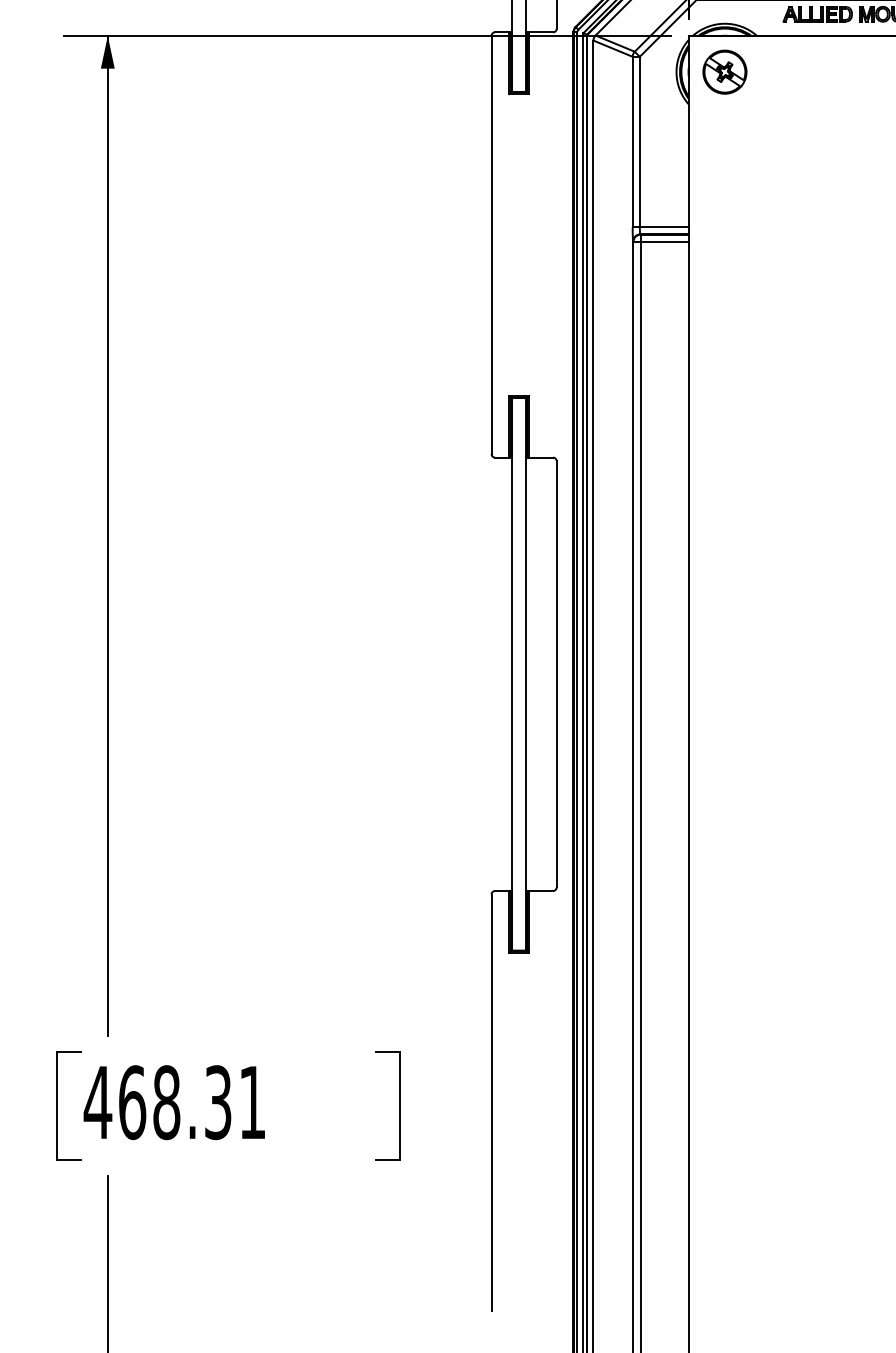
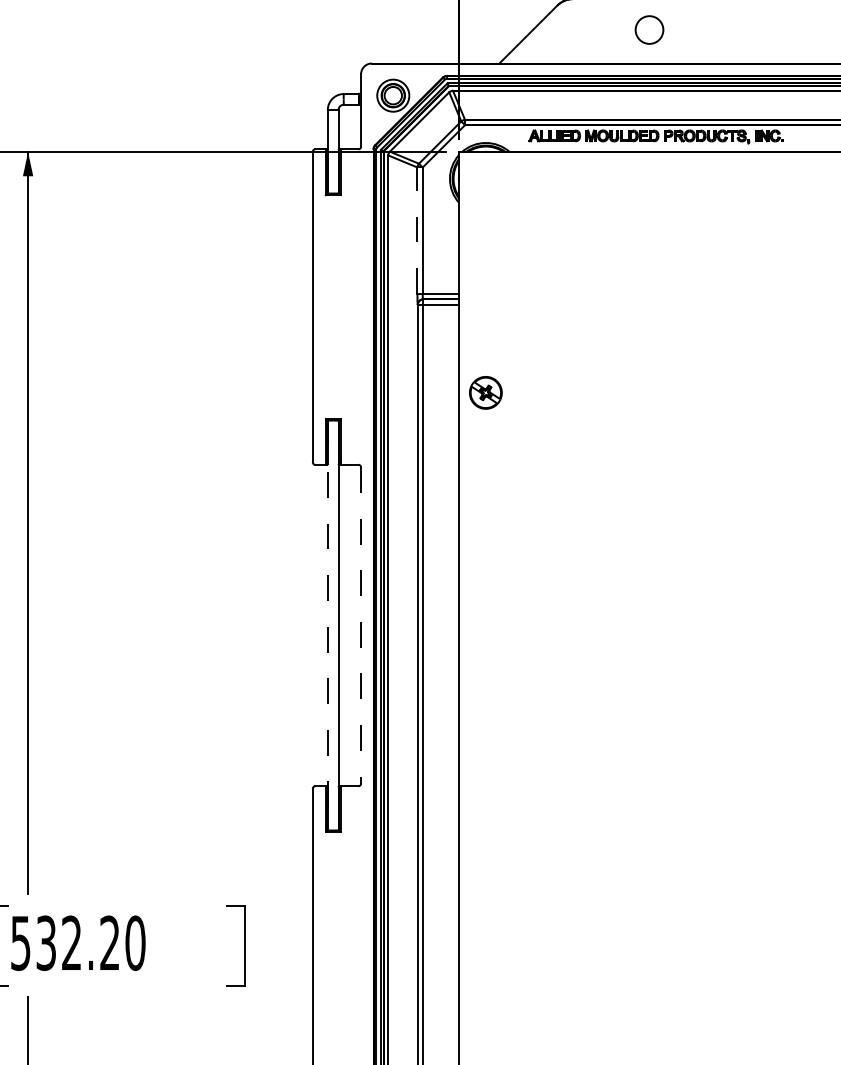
part: (724, 71) -> (485, 392), moved
line: (632, 141) -> (417, 230), solid -> dashed
line: (511, 674) -> (327, 625), solid -> dashed
line: (557, 675) -> (361, 626), solid -> dashed
text: (174, 1101) -> (77, 942), 468.31 -> 532.20

